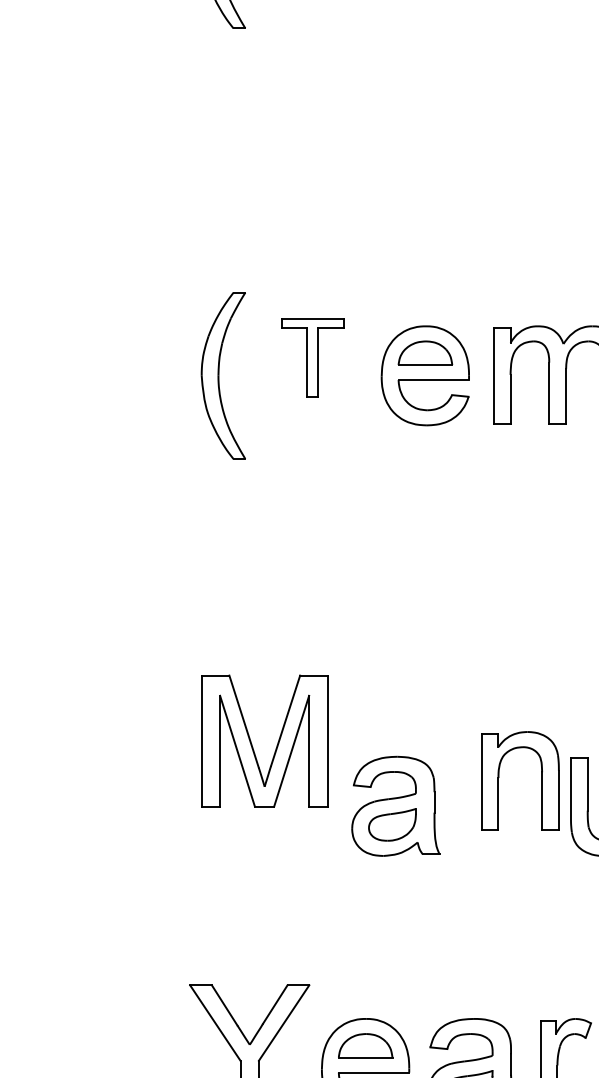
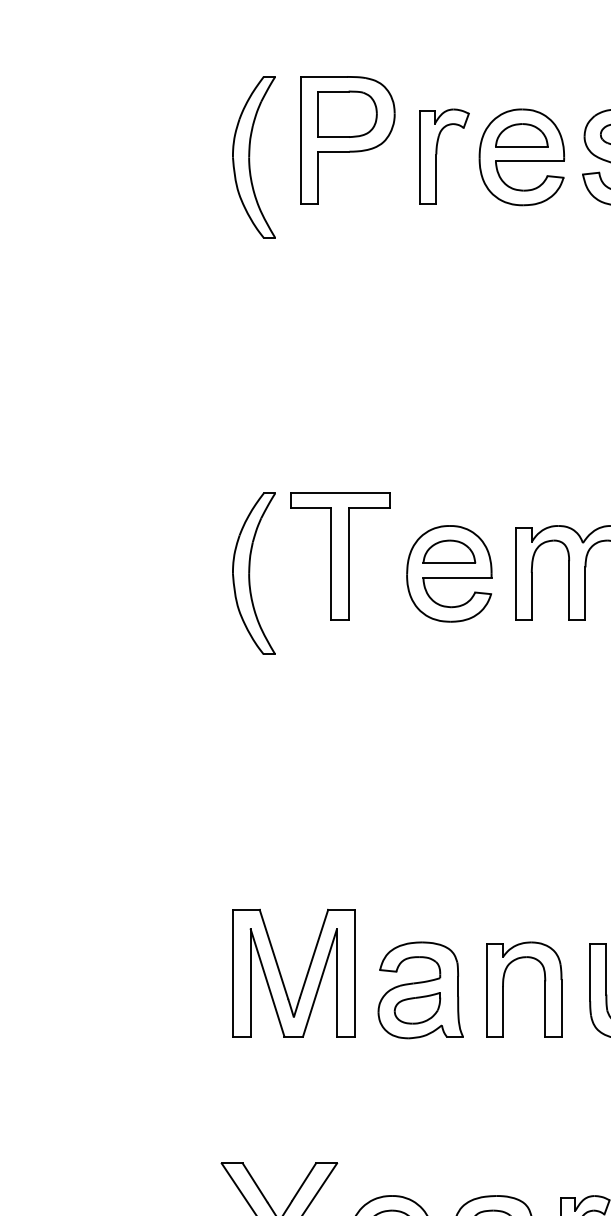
part: (312, 357) -> (340, 556), size x1.67
part: (252, 745) -> (282, 977), moved
part: (541, 780) -> (544, 989), moved

